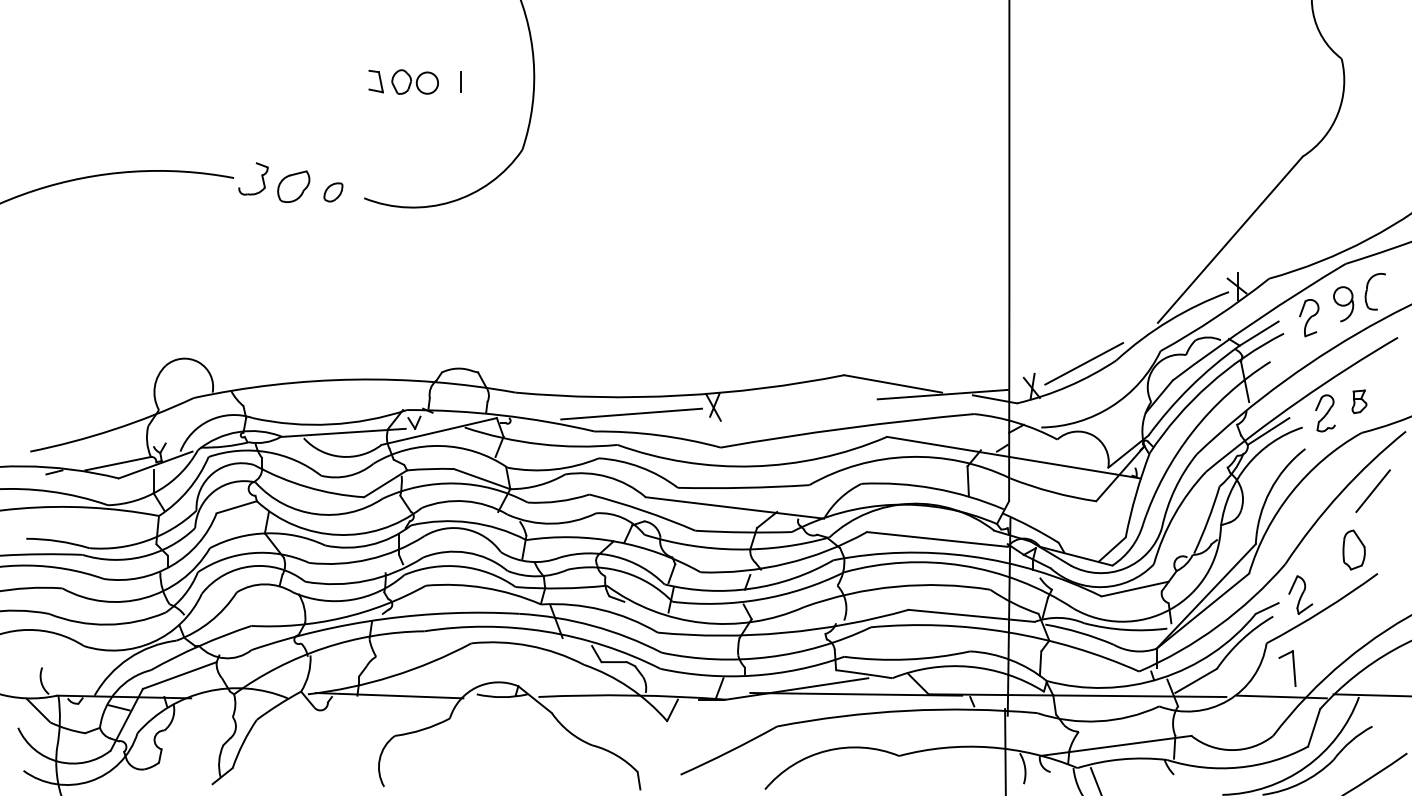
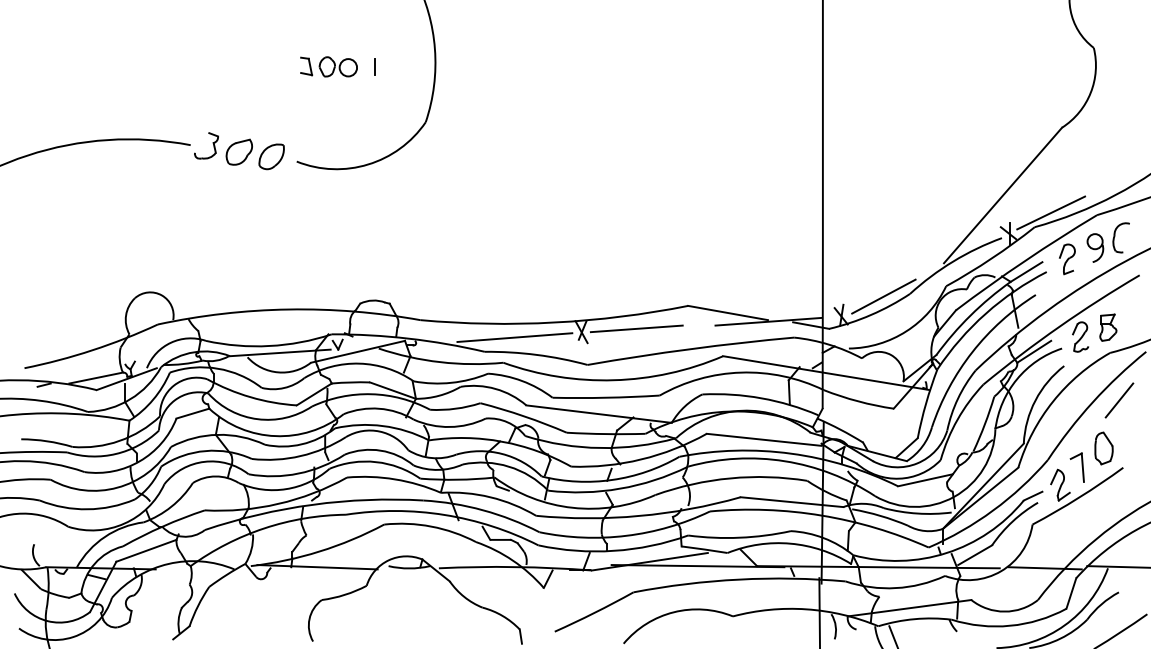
part: (333, 192) -> (271, 156), size x1.67
line: (1288, 261) -> (1050, 213), added
part: (1359, 401) -> (1108, 327), size x1.43
line: (780, 403) -> (636, 328), added
part: (1287, 668) -> (1077, 467), moved

